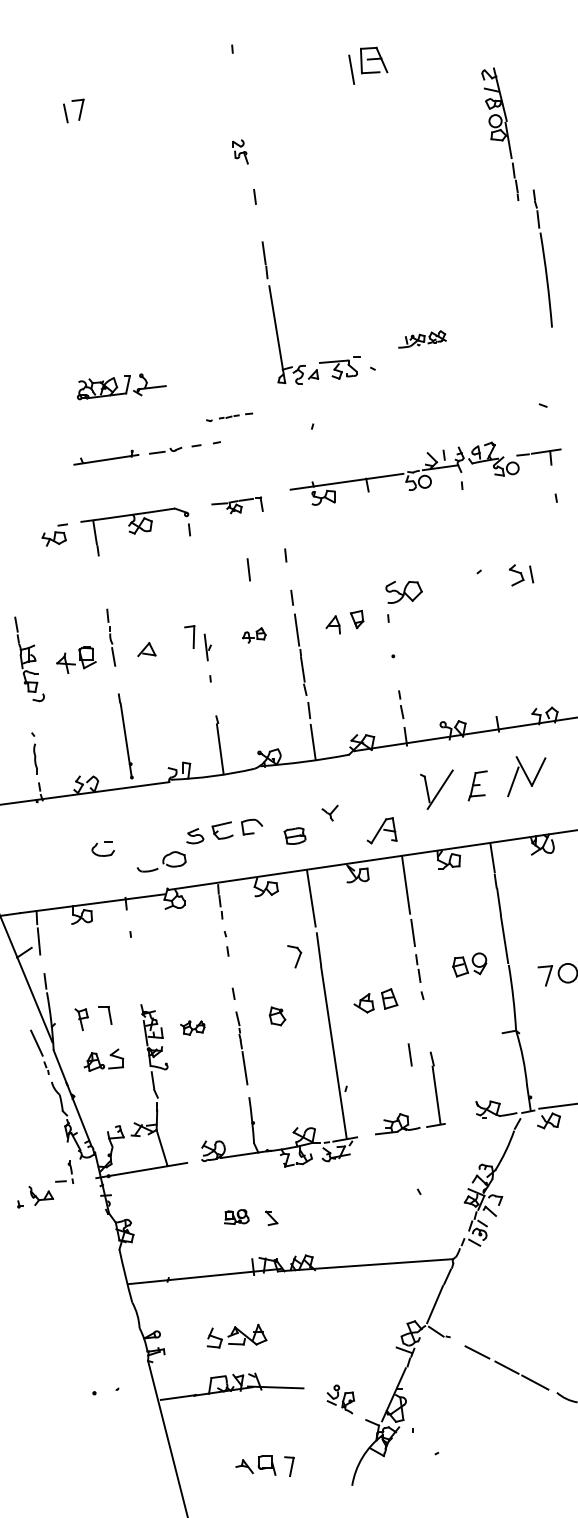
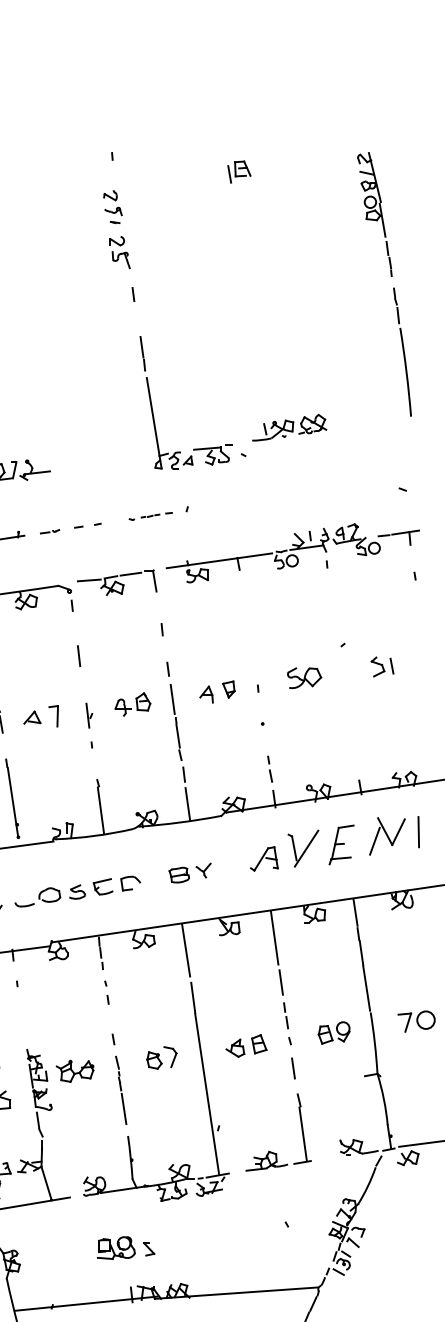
part: (368, 65) -> (239, 171), size x0.62
part: (232, 103) -> (112, 207), added
part: (500, 133) -> (375, 213), moved
part: (240, 151) -> (119, 252), size x1.43
part: (422, 339) -> (289, 427), size x1.67
part: (229, 417) -> (150, 516), moved
part: (165, 450) -> (49, 531), size x0.62
part: (237, 505) -> (117, 582), size x1.67
line: (248, 569) -> (78, 655), moved
part: (521, 575) -> (382, 667), moved
part: (403, 591) -> (304, 677), moved
part: (254, 635) -> (132, 704), size x1.67
part: (189, 636) -> (53, 715), moved
line: (559, 771) -> (418, 831), added
part: (477, 785) -> (341, 844), size x1.43
part: (381, 830) -> (263, 858), moved
part: (294, 835) -> (178, 874), moved
part: (161, 861) -> (37, 897), moved
part: (294, 956) -> (170, 1056), moved
part: (469, 964) -> (333, 1032), moved
part: (192, 1027) -> (75, 1070), size x1.67
line: (409, 1054) -> (292, 1068), moved
part: (236, 1216) -> (116, 1247), size x1.67

